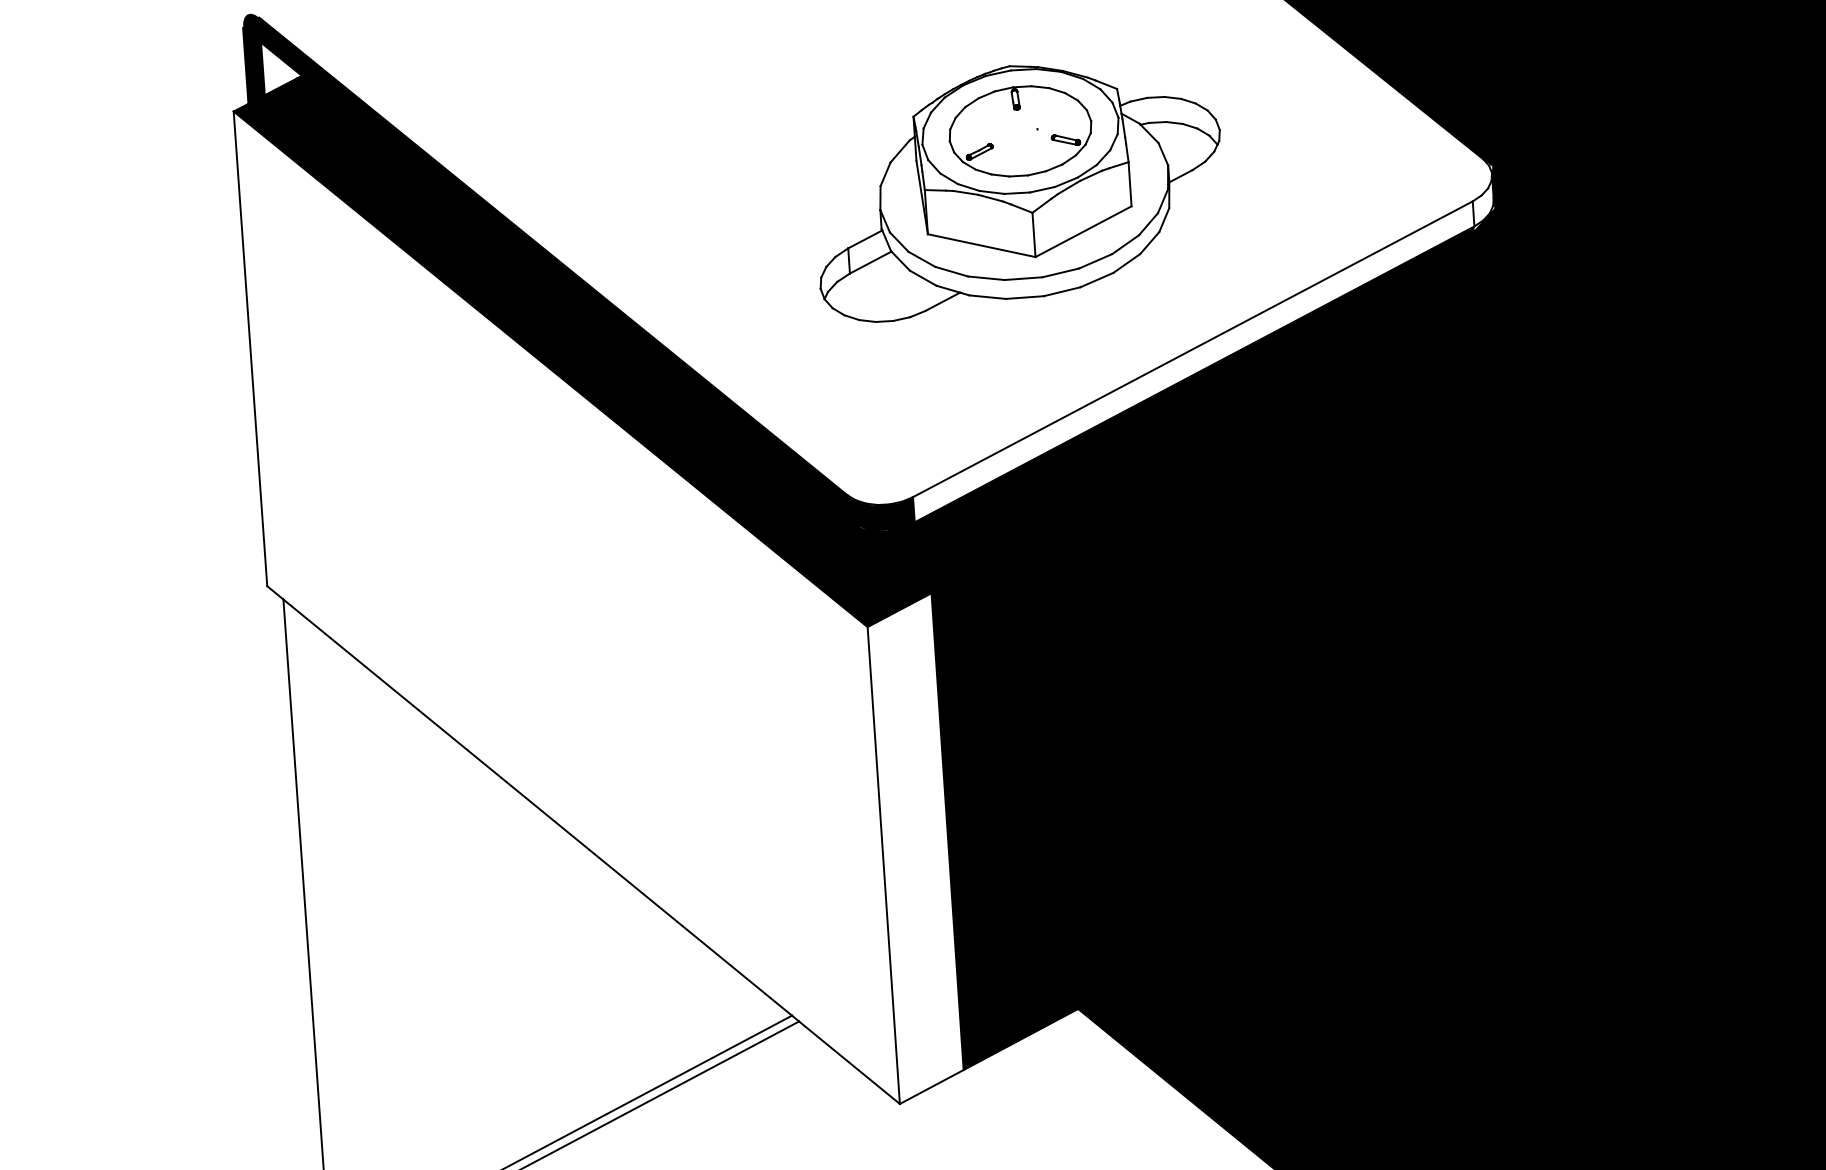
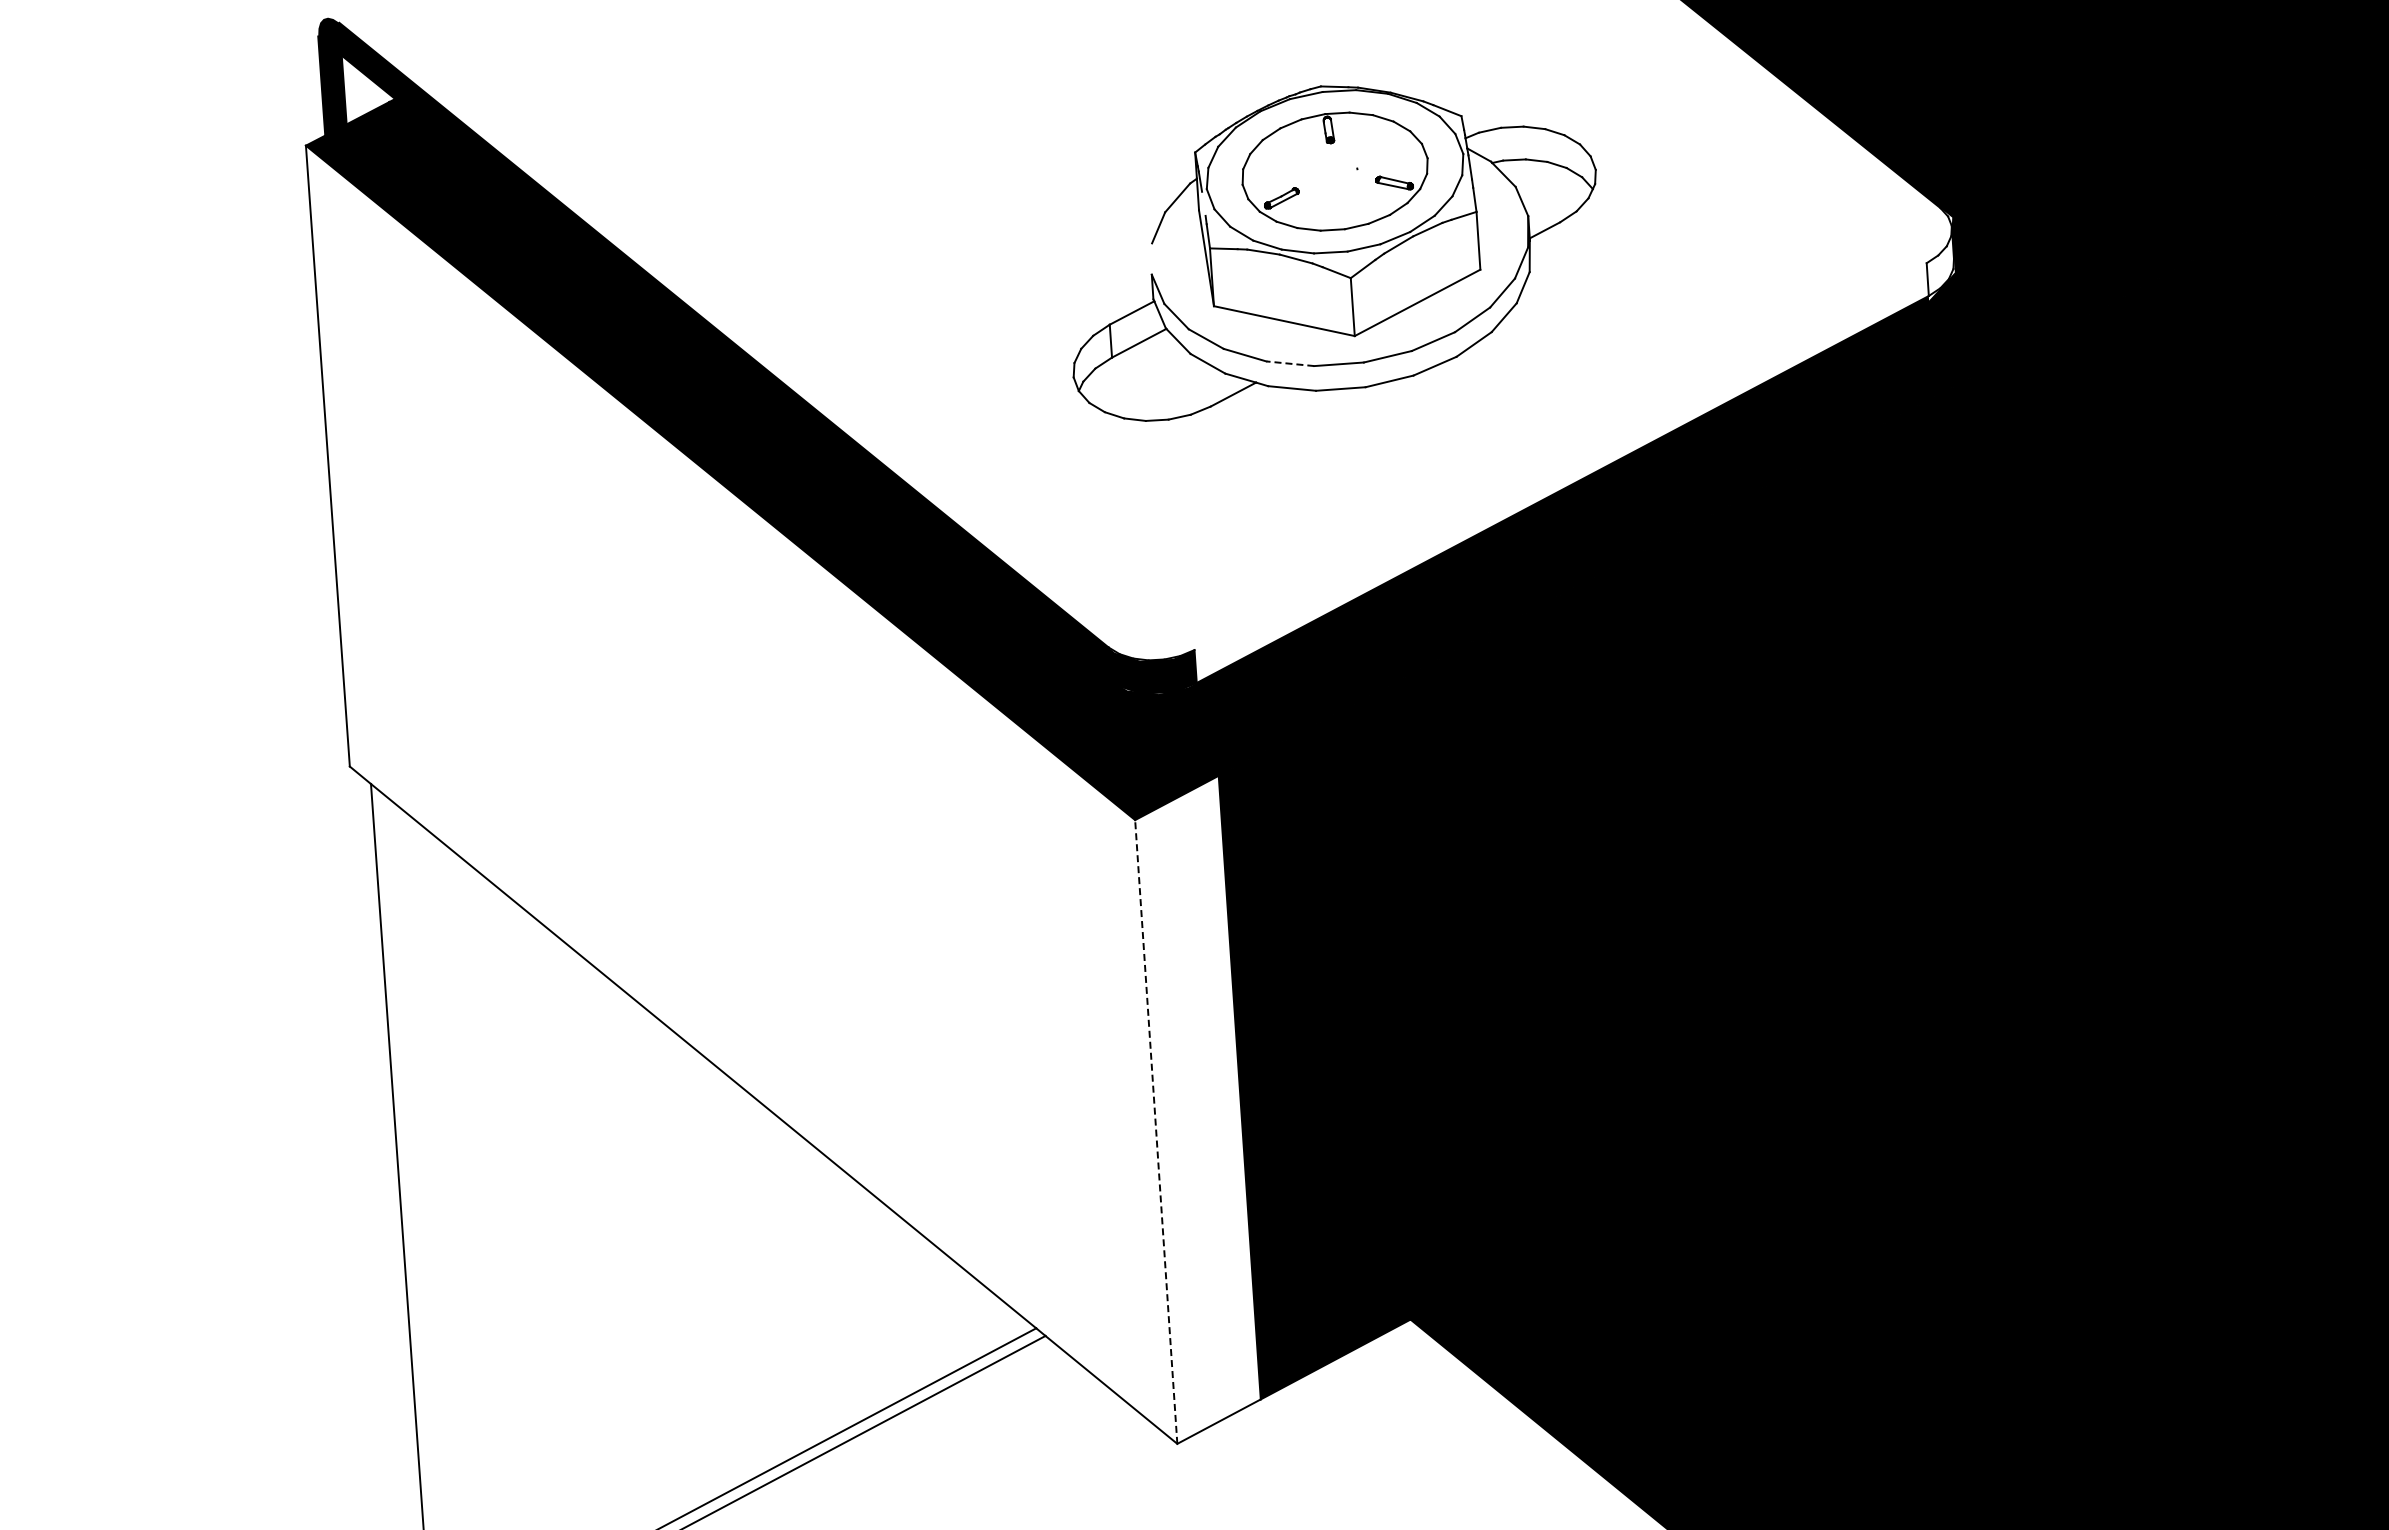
line: (919, 155) -> (1203, 203), removed
line: (880, 197) -> (1151, 258), removed
line: (985, 278) -> (1289, 363), solid -> dashed
line: (1192, 349) -> (1560, 456), removed
line: (883, 865) -> (1156, 1131), solid -> dashed

